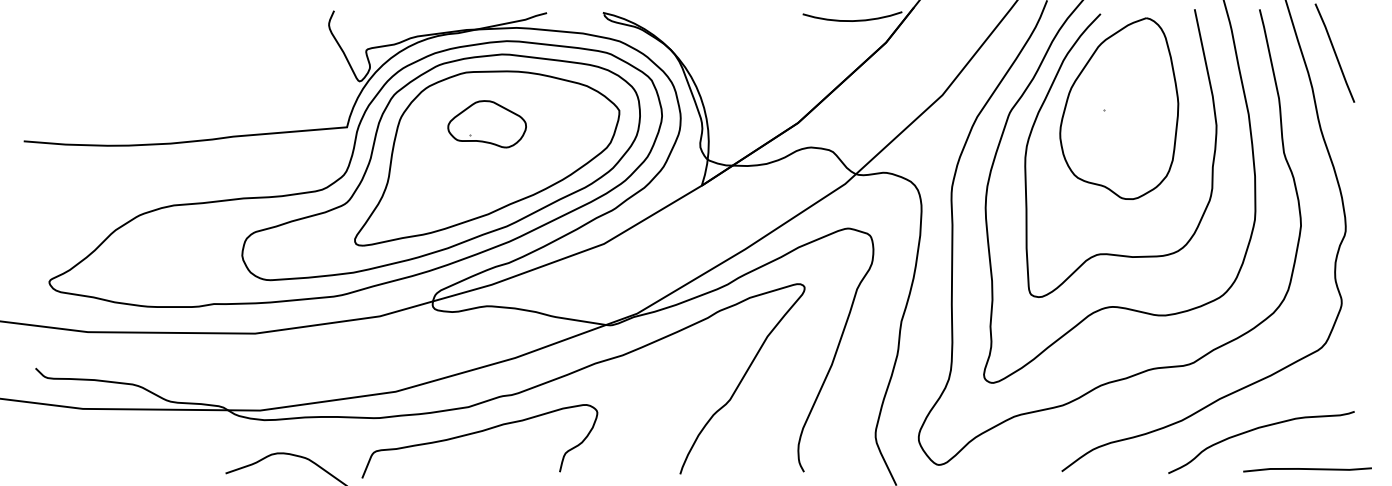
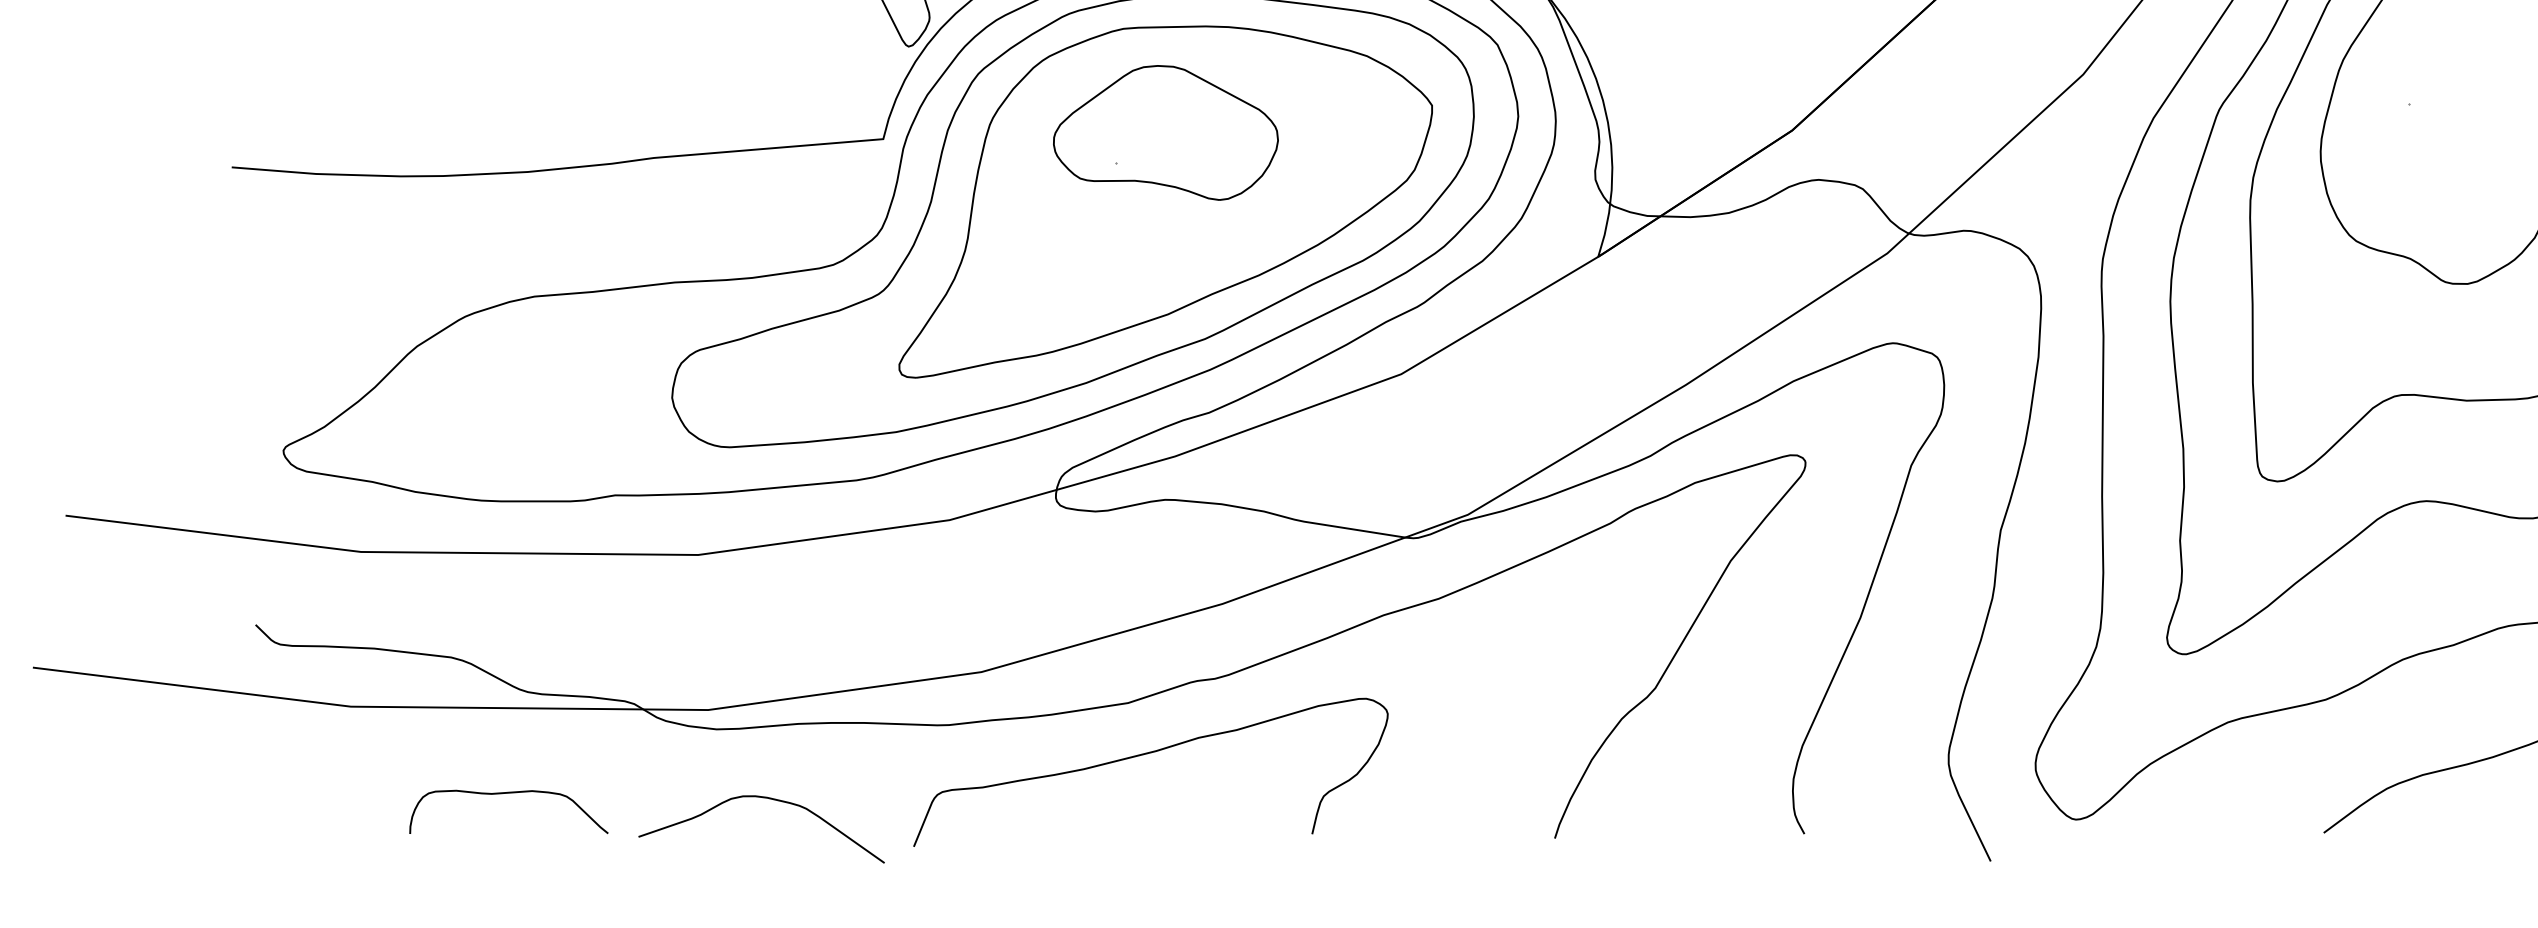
part: (486, 124) -> (1164, 133), size x1.43
curve: (160, 452) -> (507, 794), added

